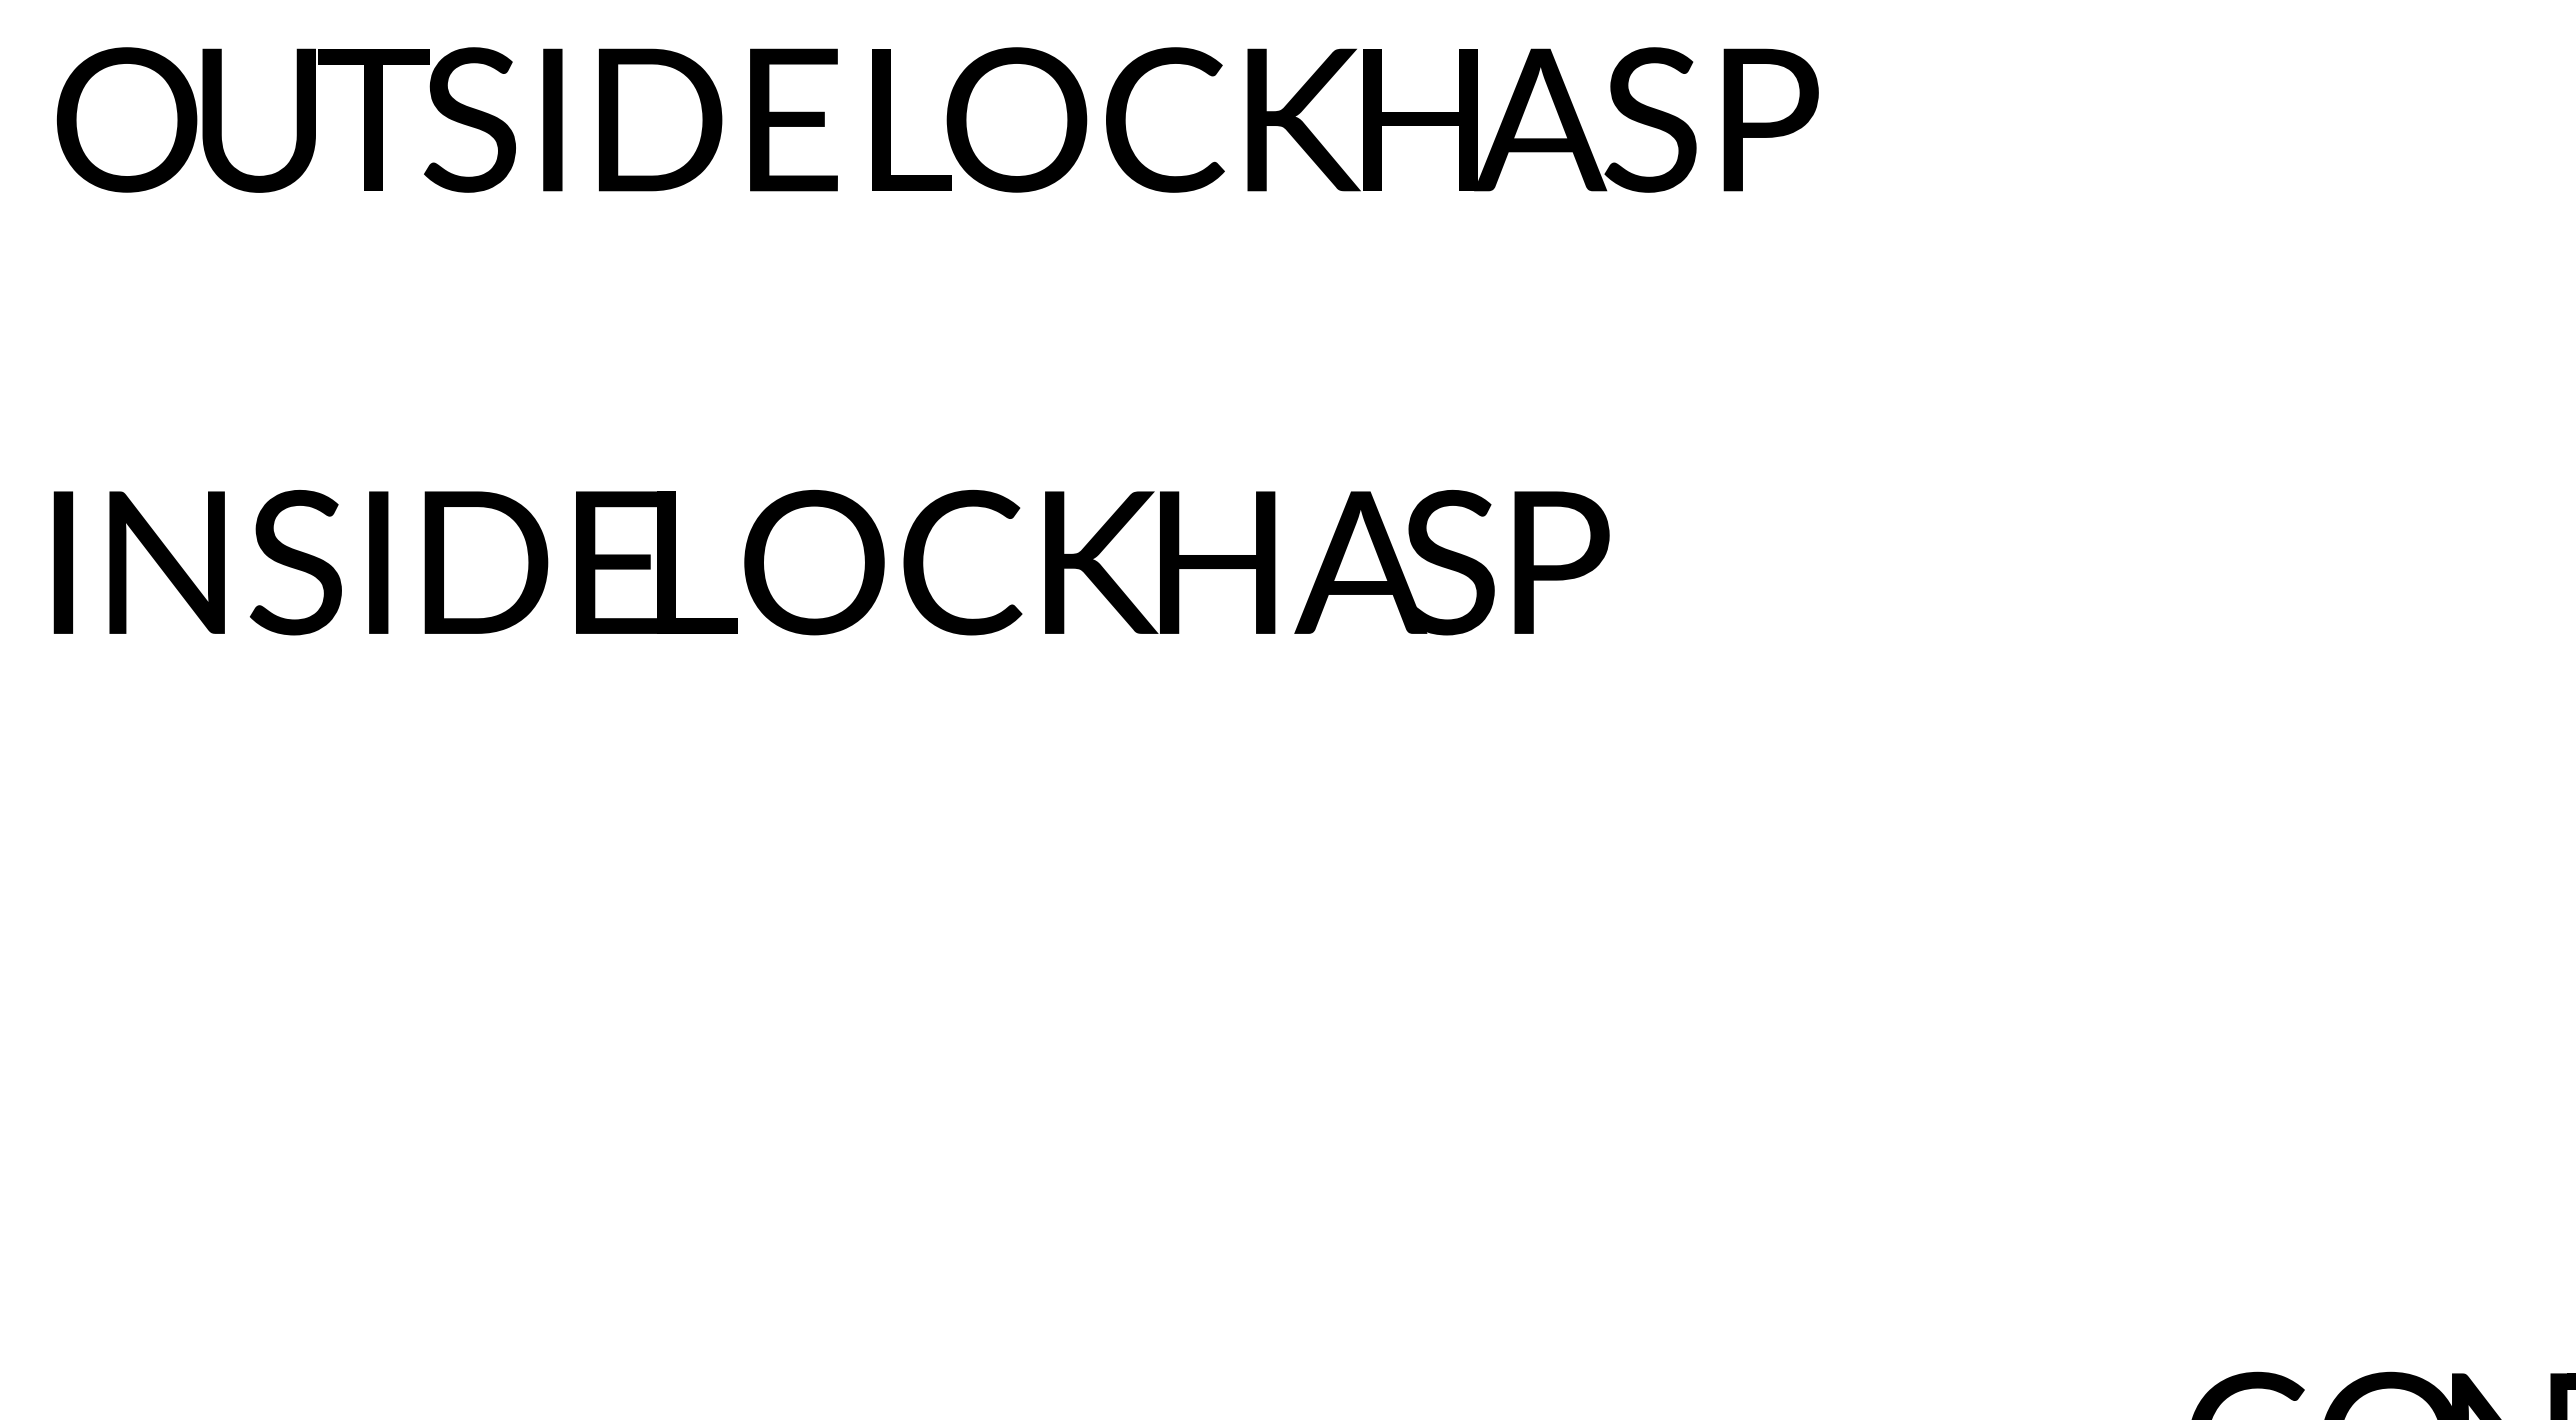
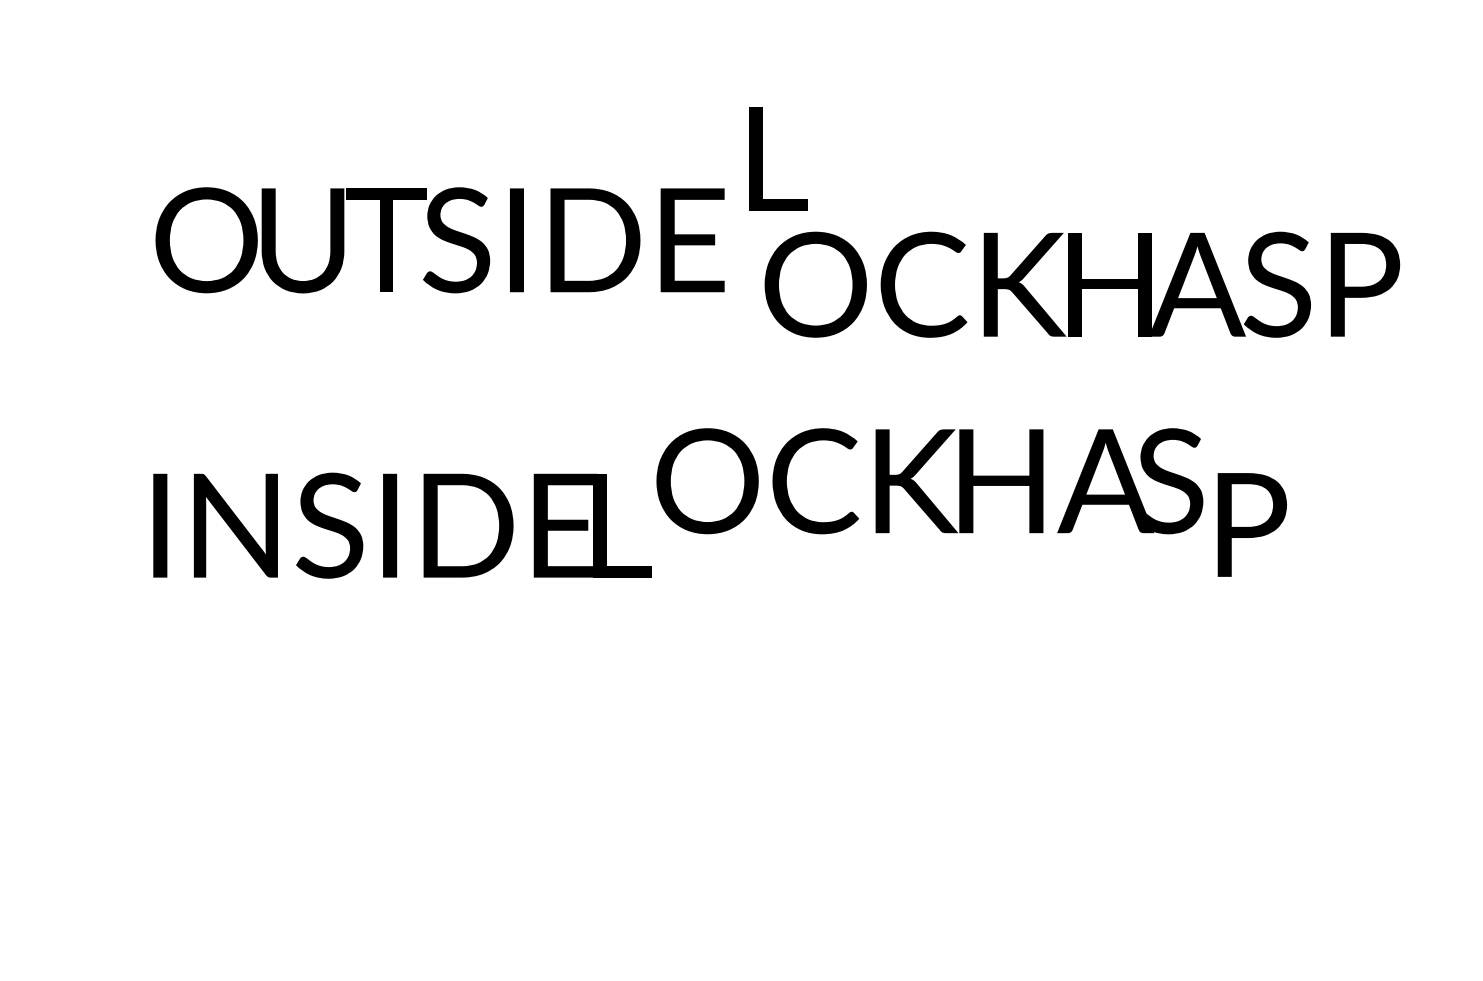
text: (446, 119) -> (439, 239), moved
text: (1382, 119) -> (1082, 284), moved
text: (395, 562) -> (402, 525), moved
text: (1561, 562) -> (1251, 524), moved

